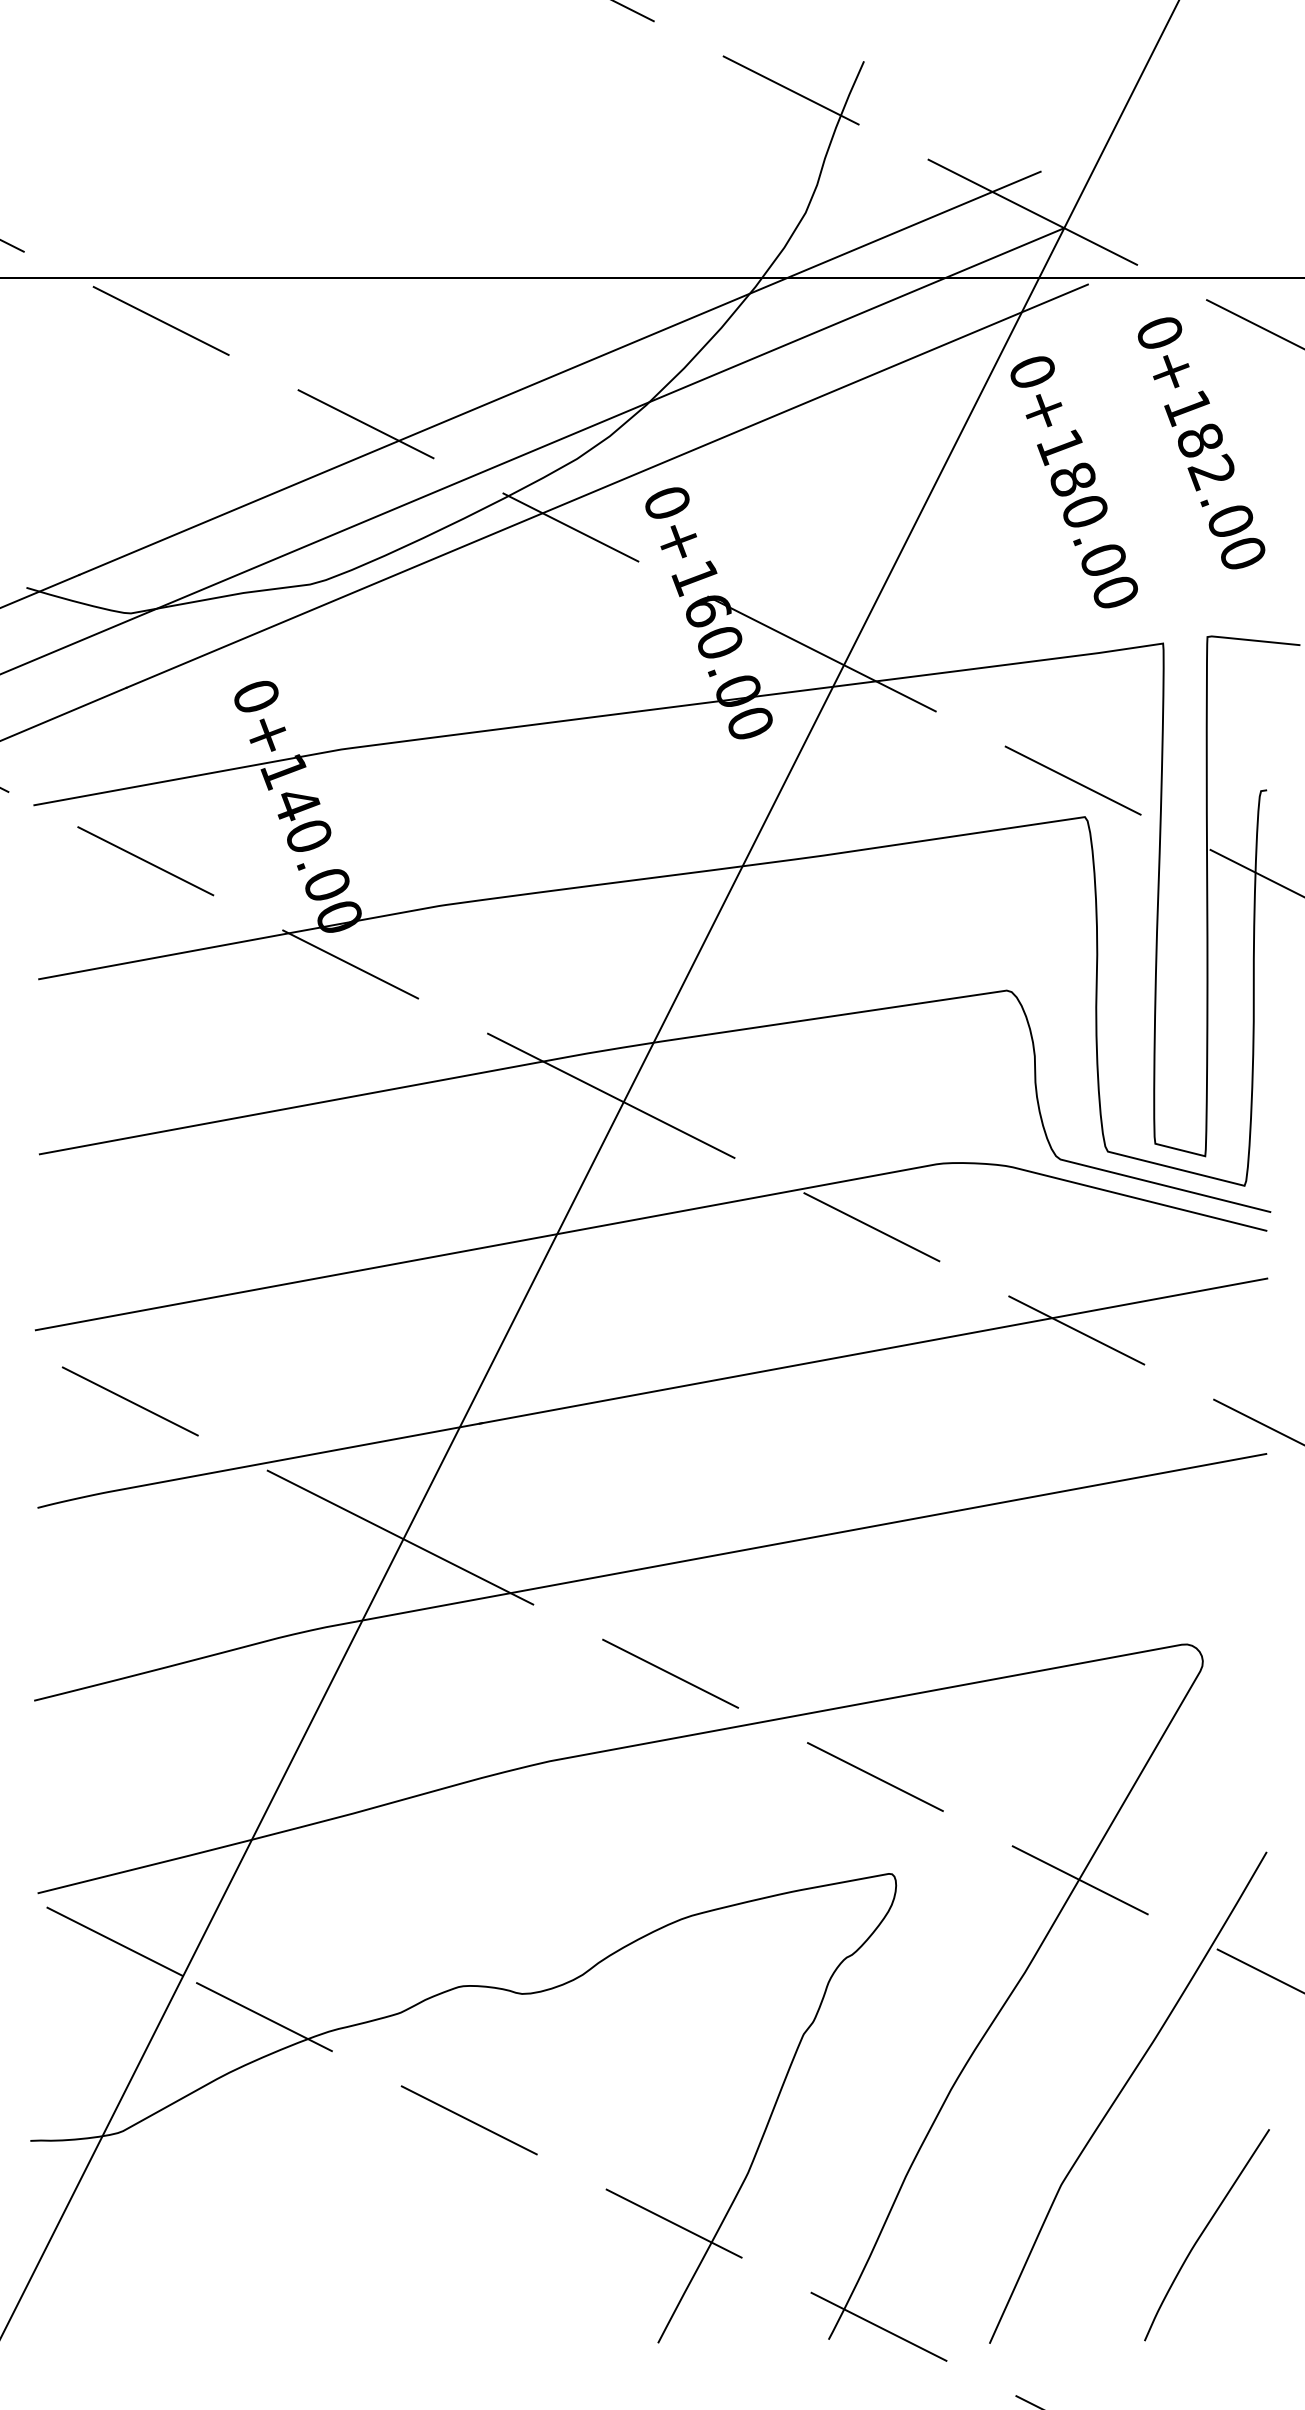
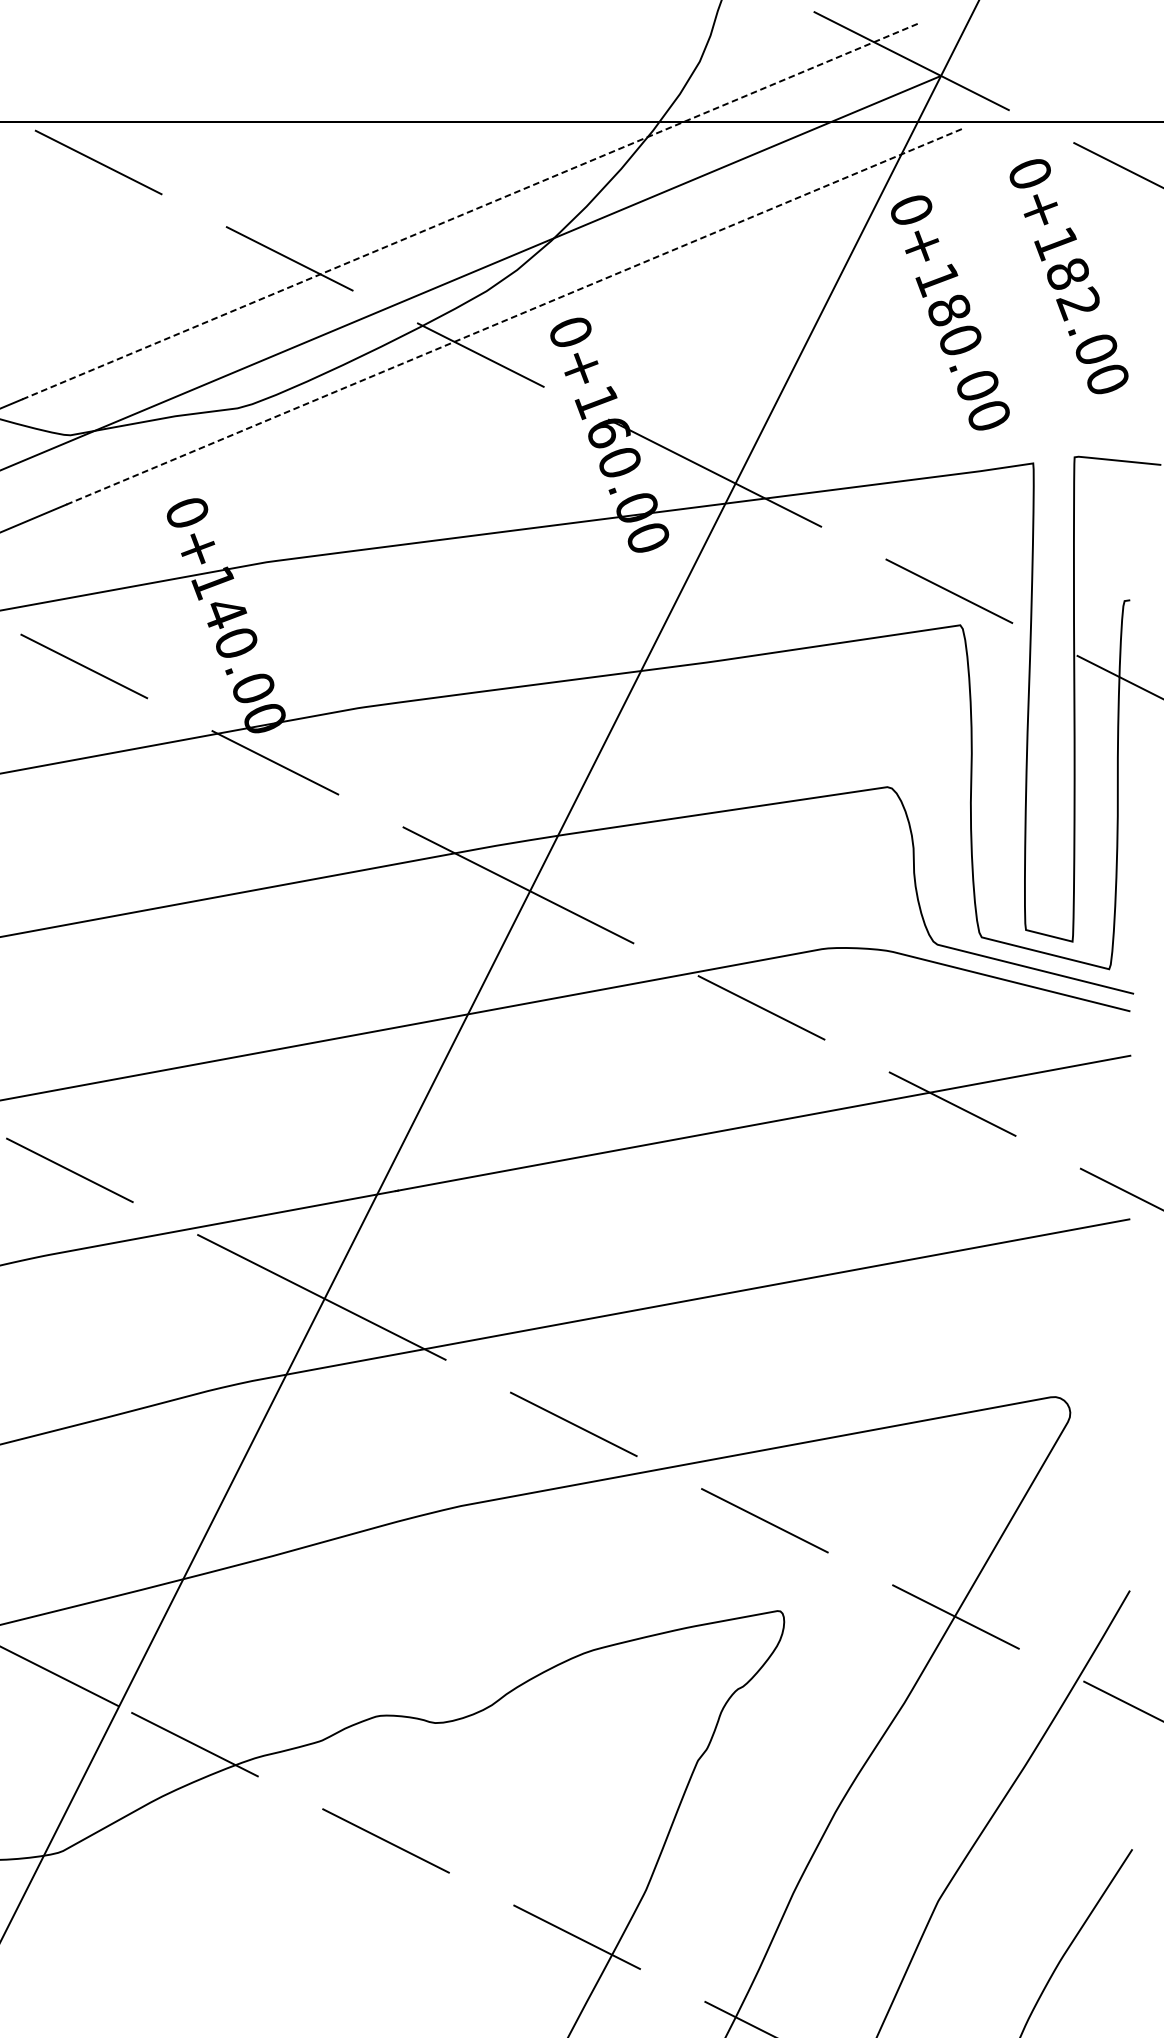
line: (560, 373) -> (471, 211), solid -> dashed
line: (607, 485) -> (514, 315), solid -> dashed

